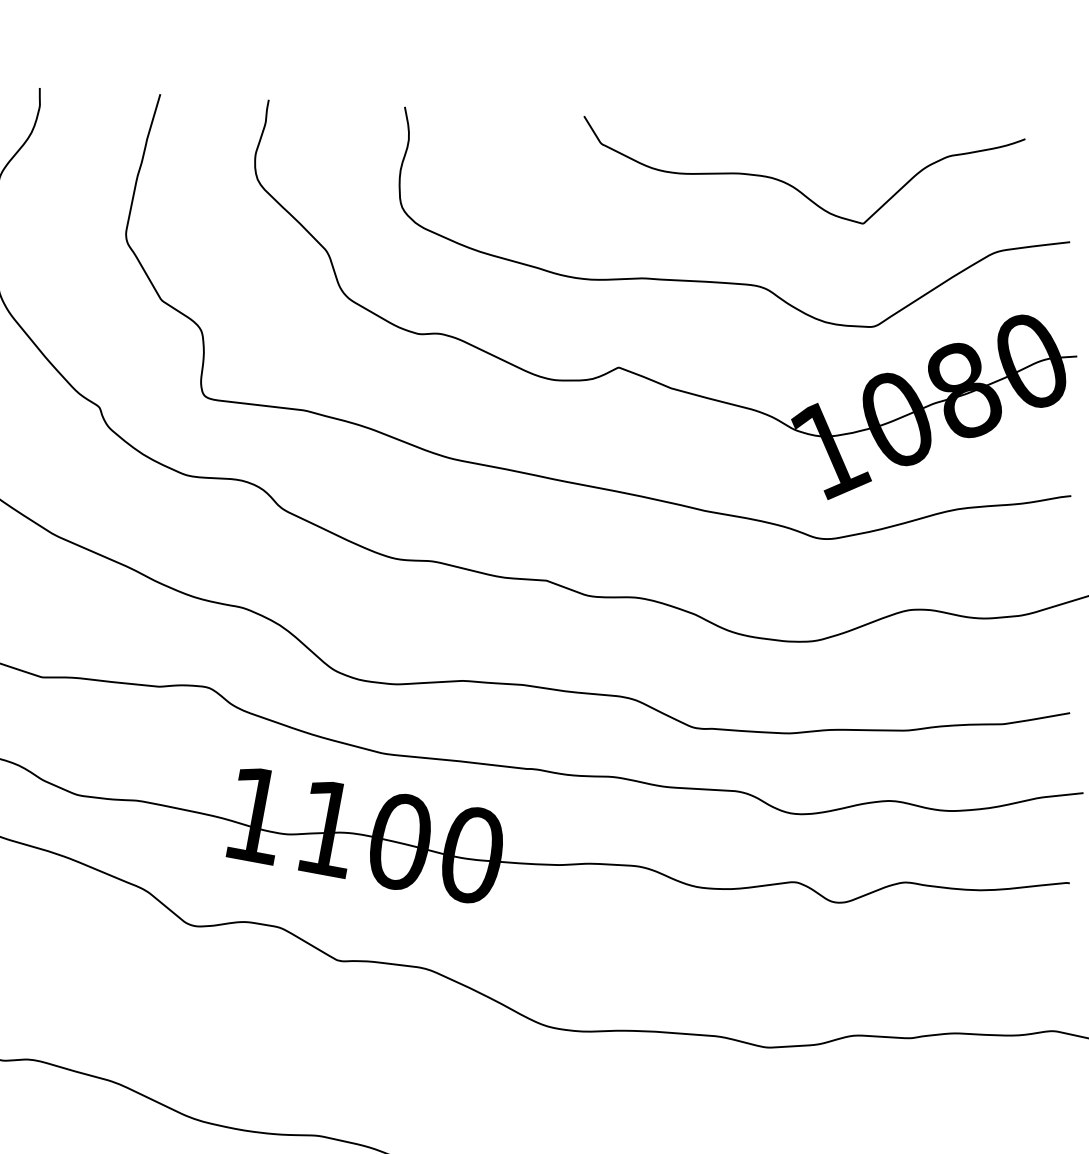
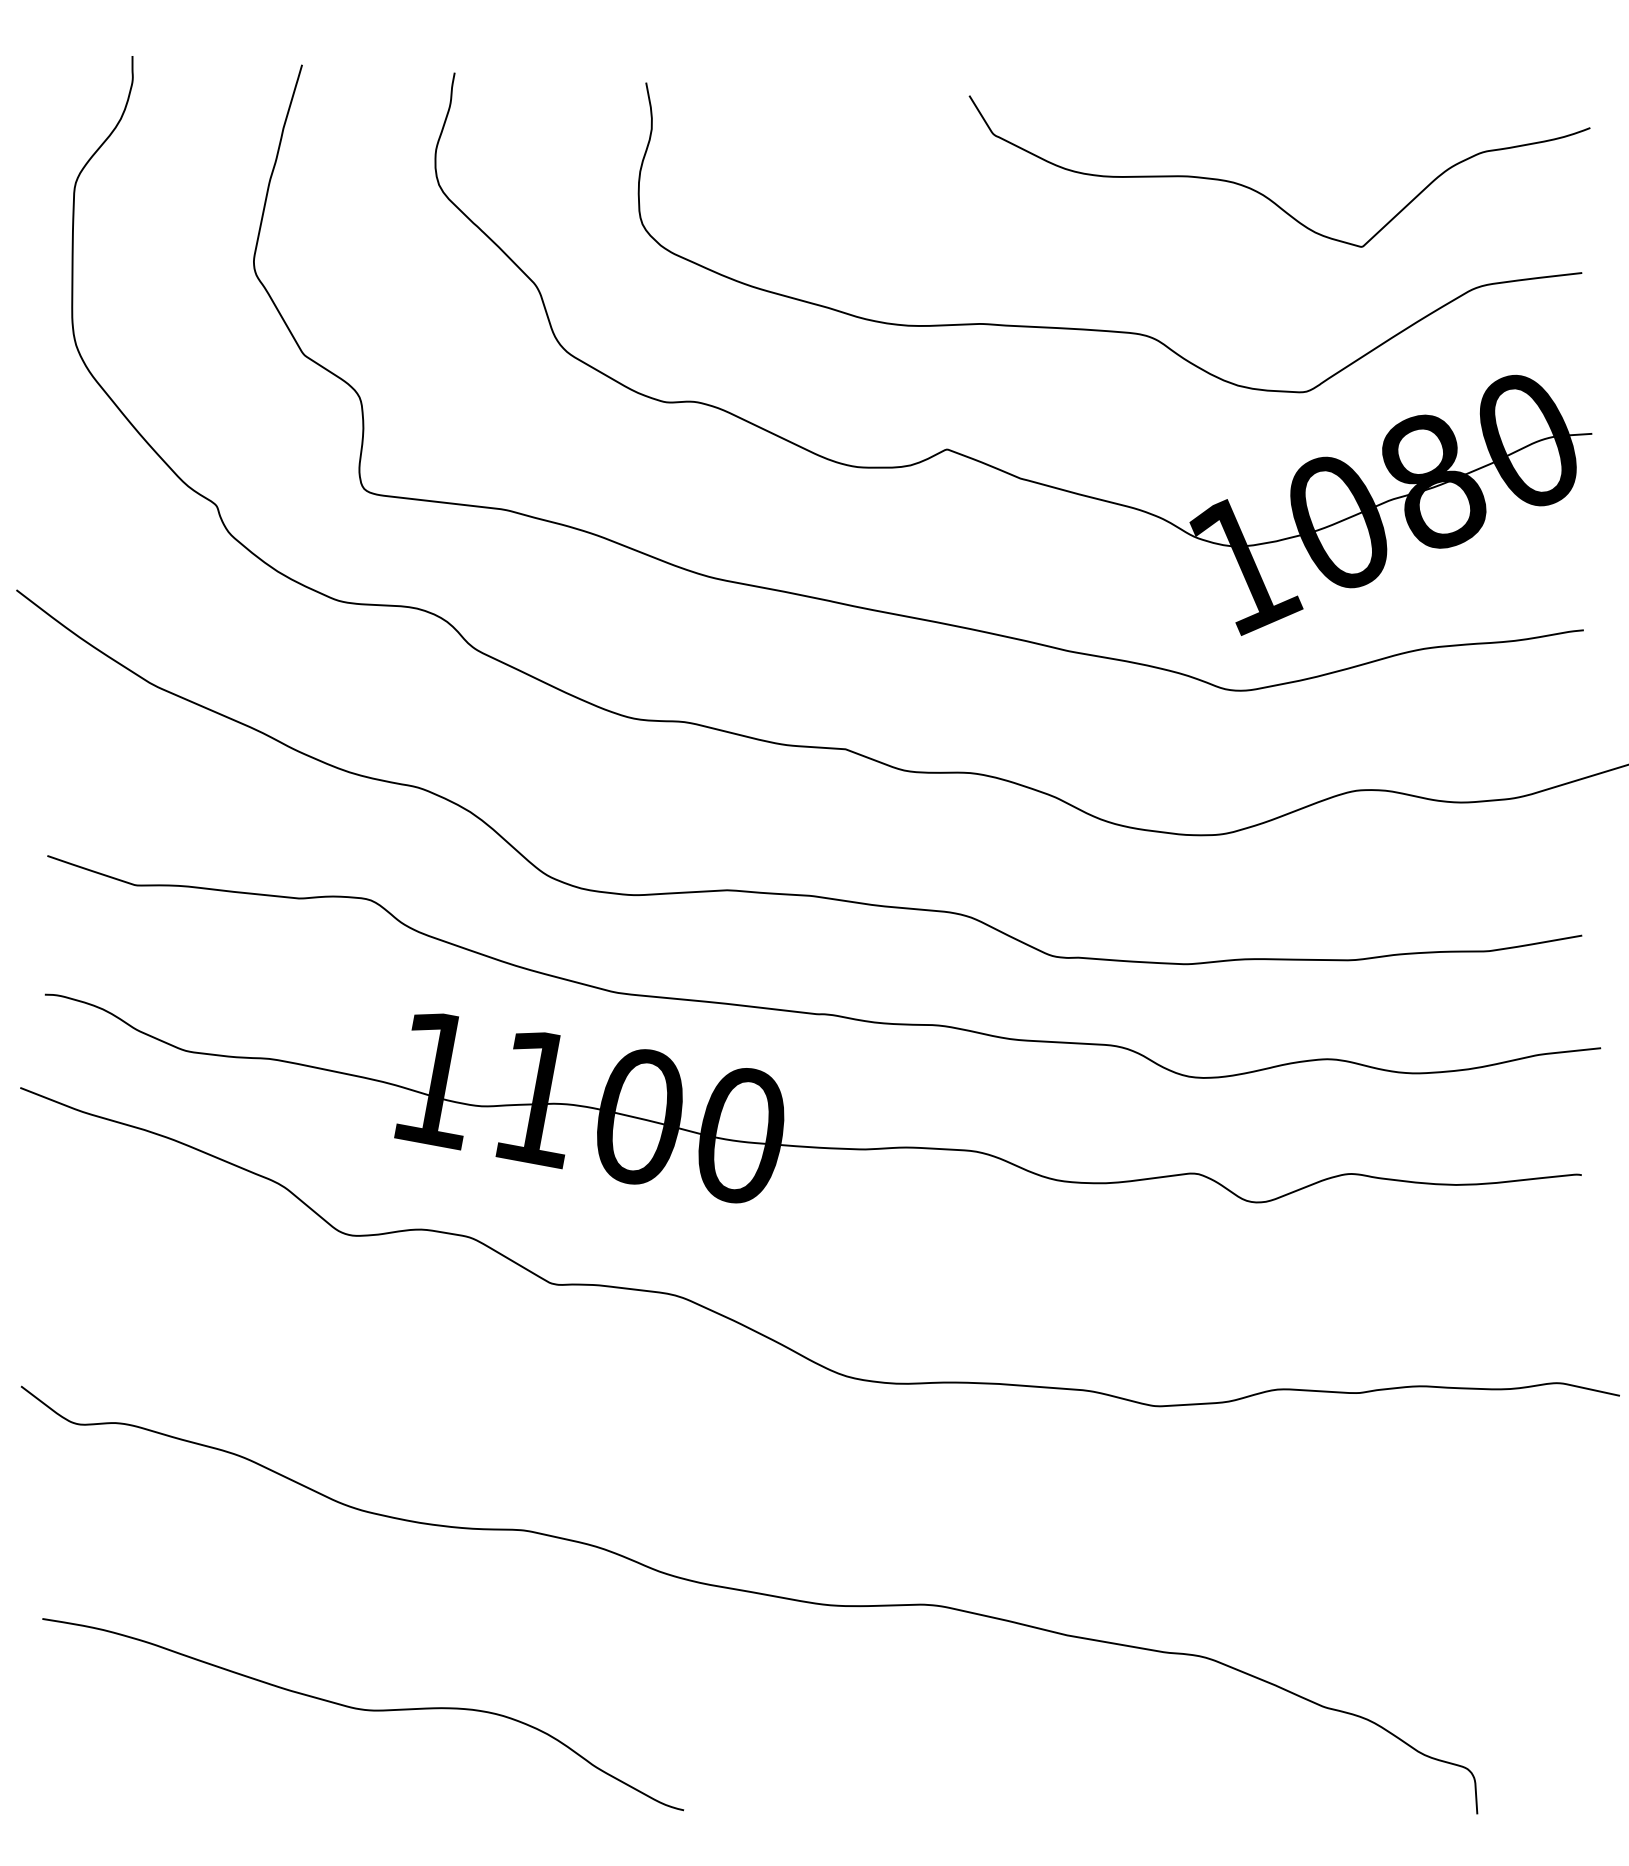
curve: (793, 186) -> (1264, 194), moved

